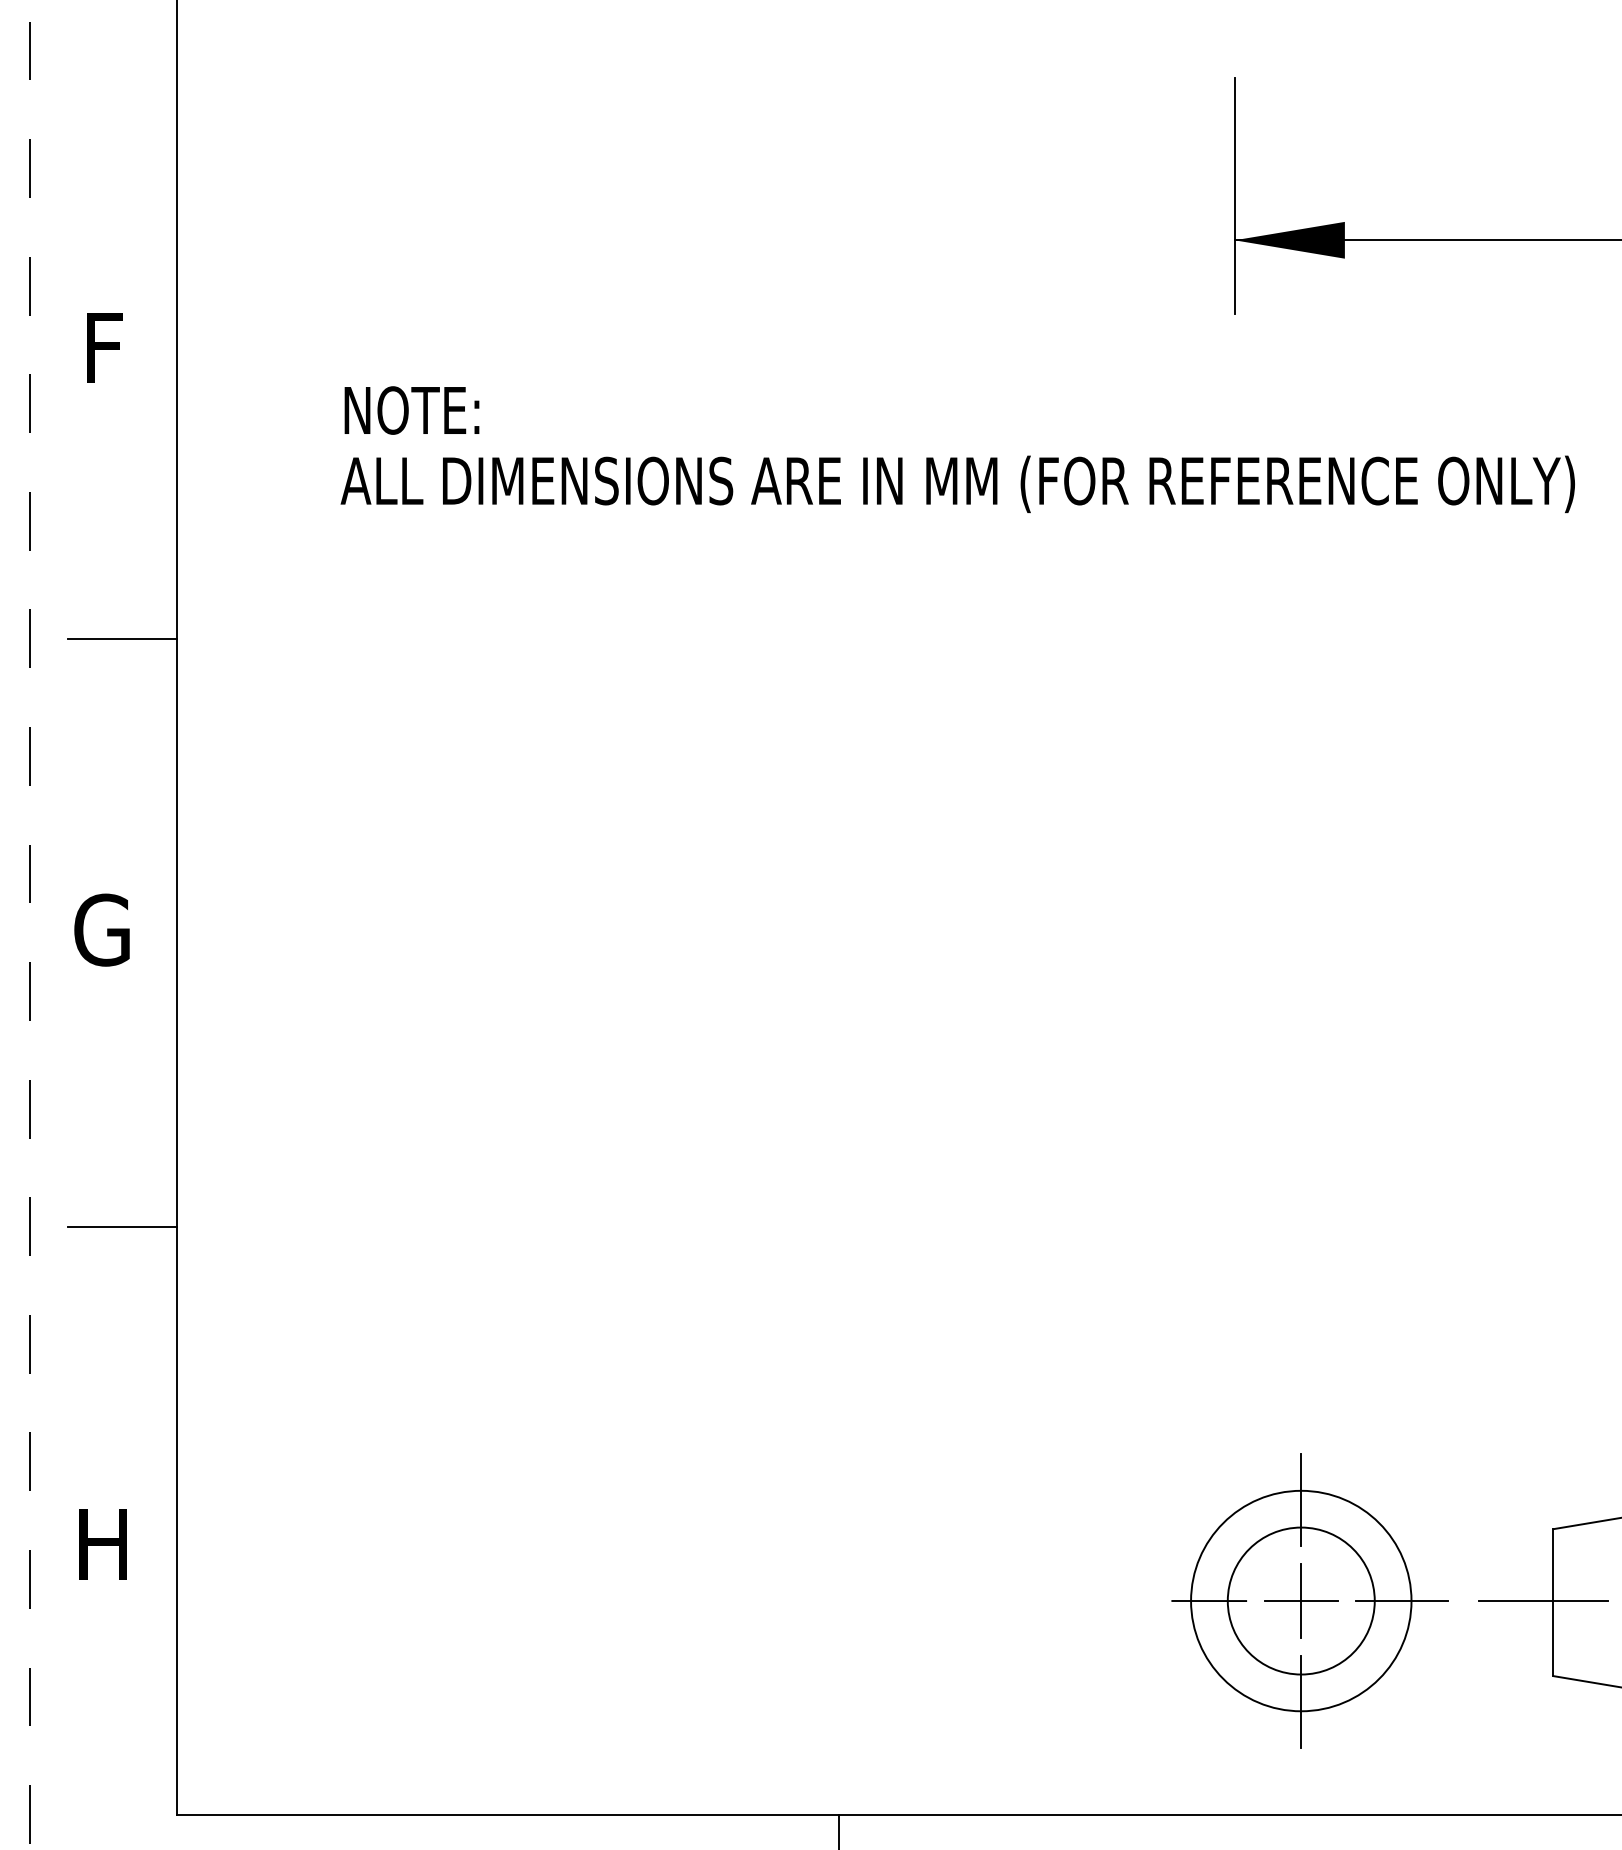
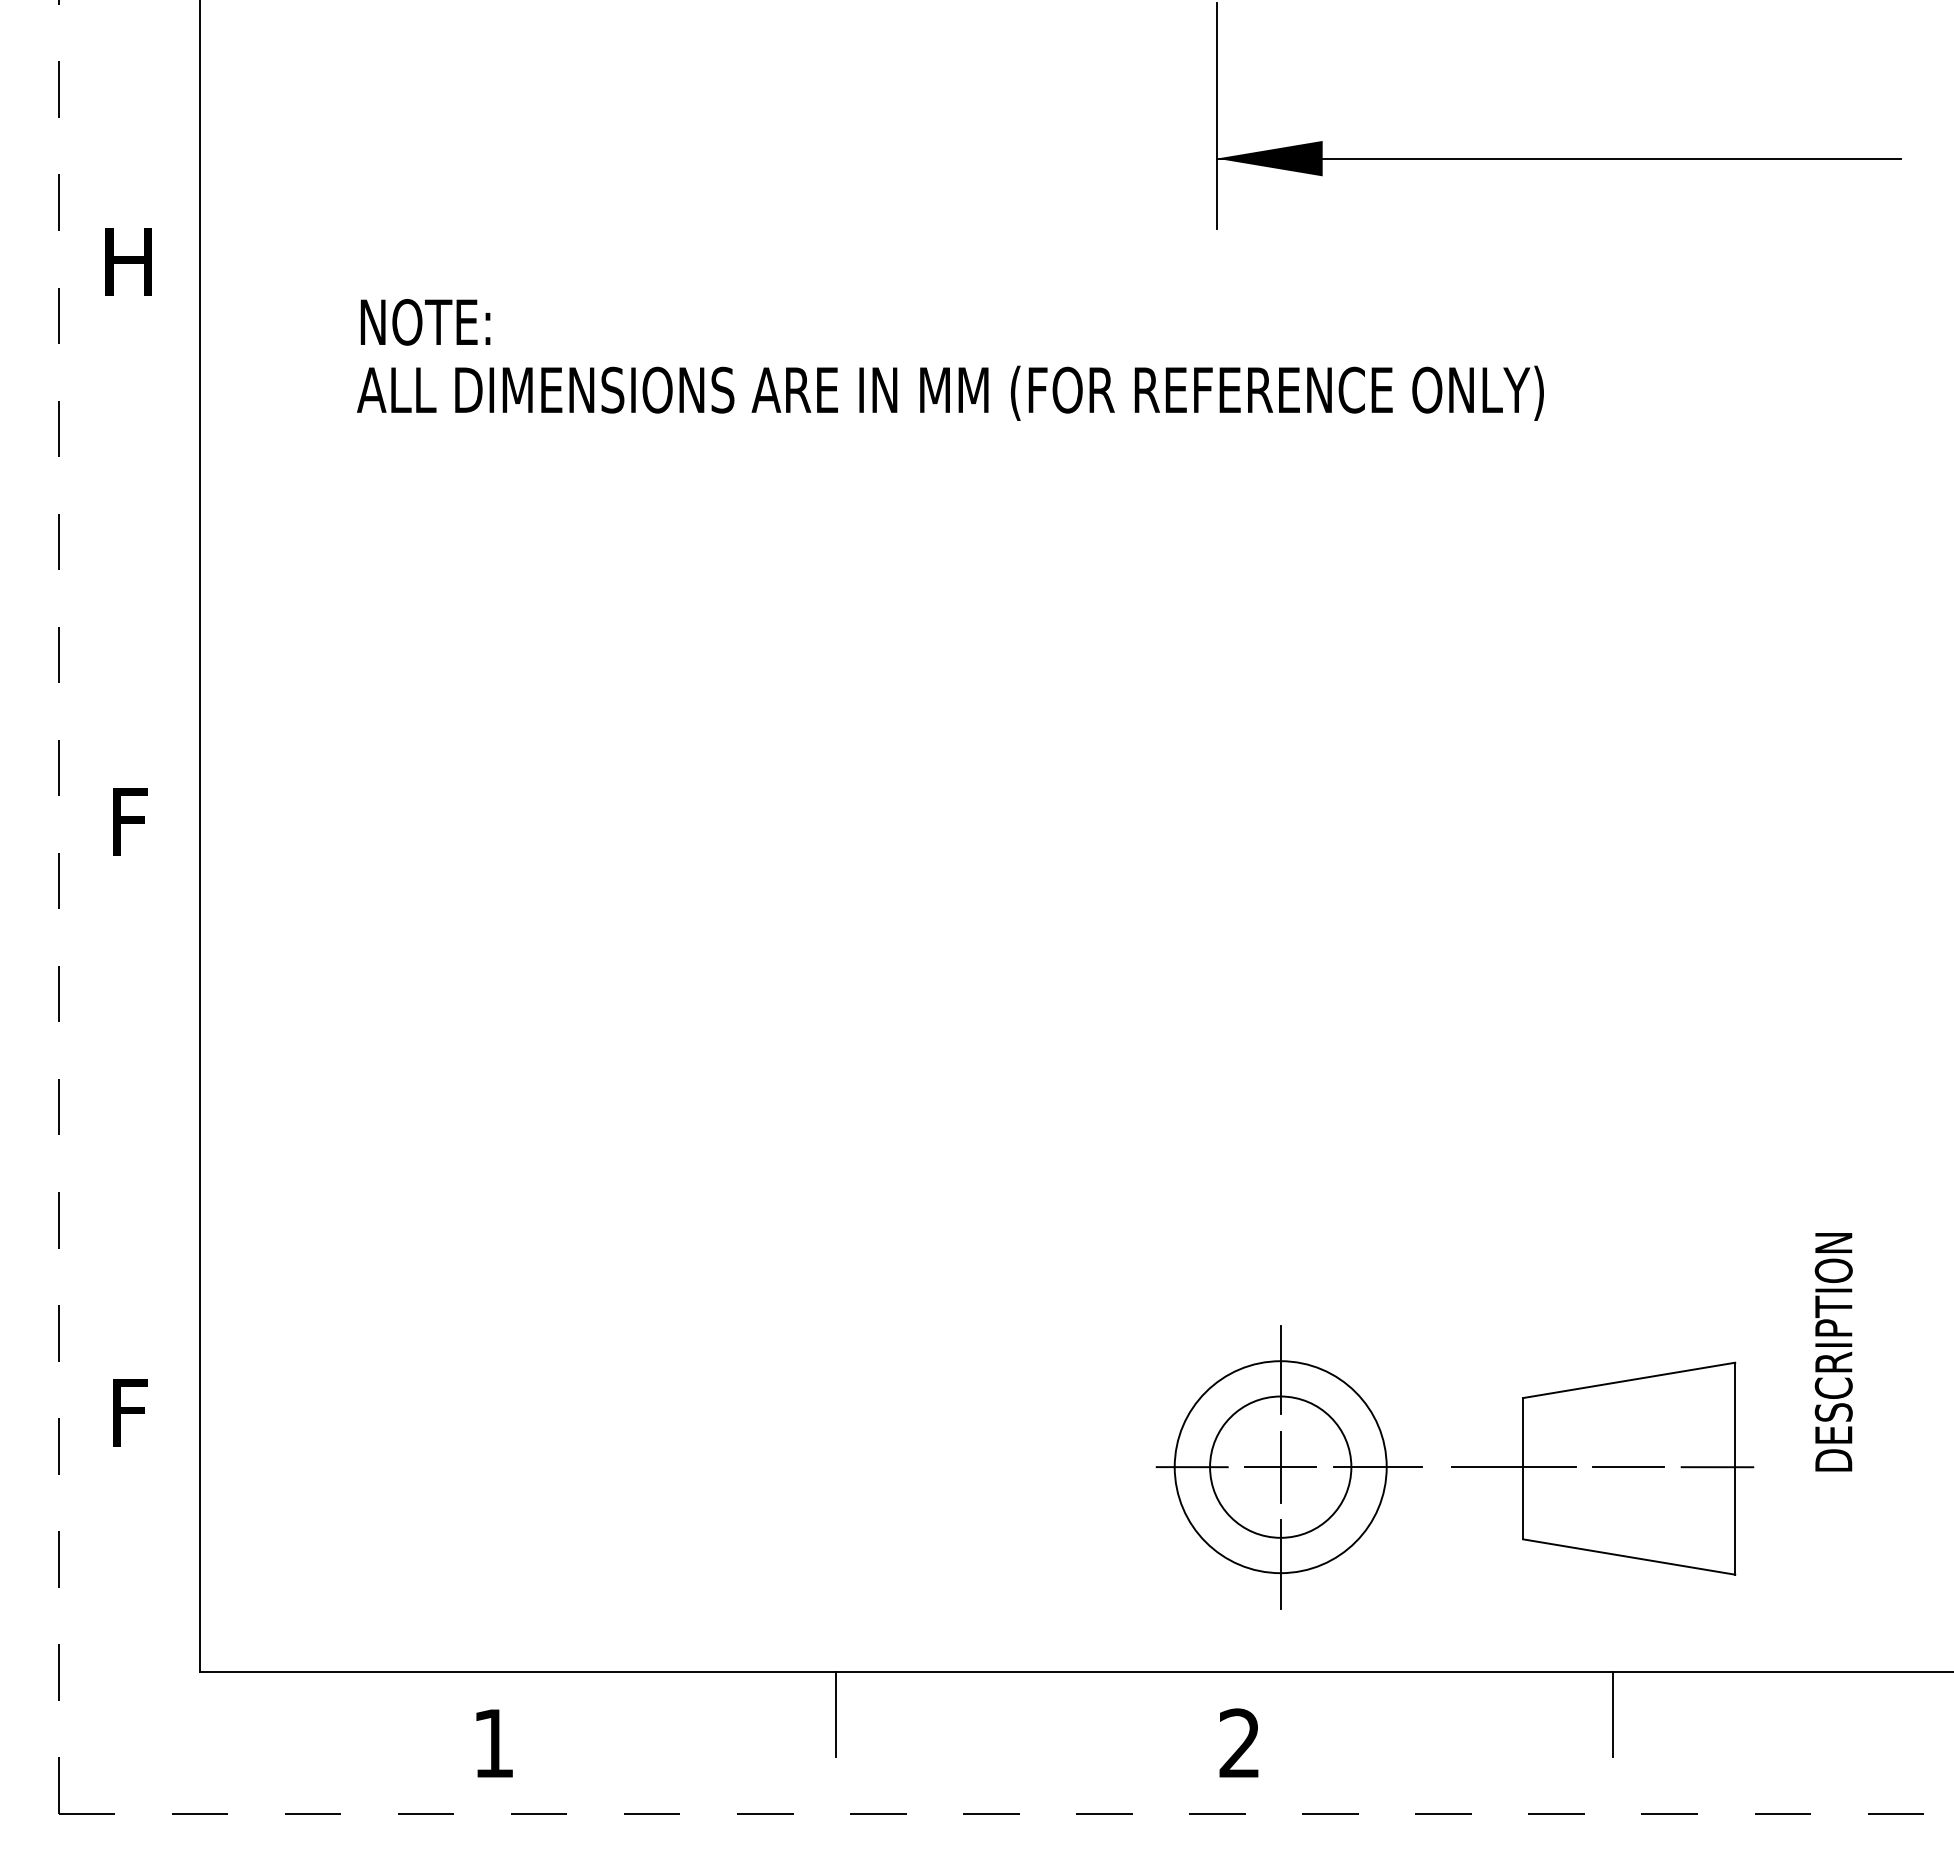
text: (103, 347) -> (128, 261), F -> H
line: (121, 638) -> (146, 541), removed
text: (102, 929) -> (127, 821), G -> F
line: (121, 1227) -> (146, 1107), removed
text: (103, 1544) -> (128, 1412), H -> F

